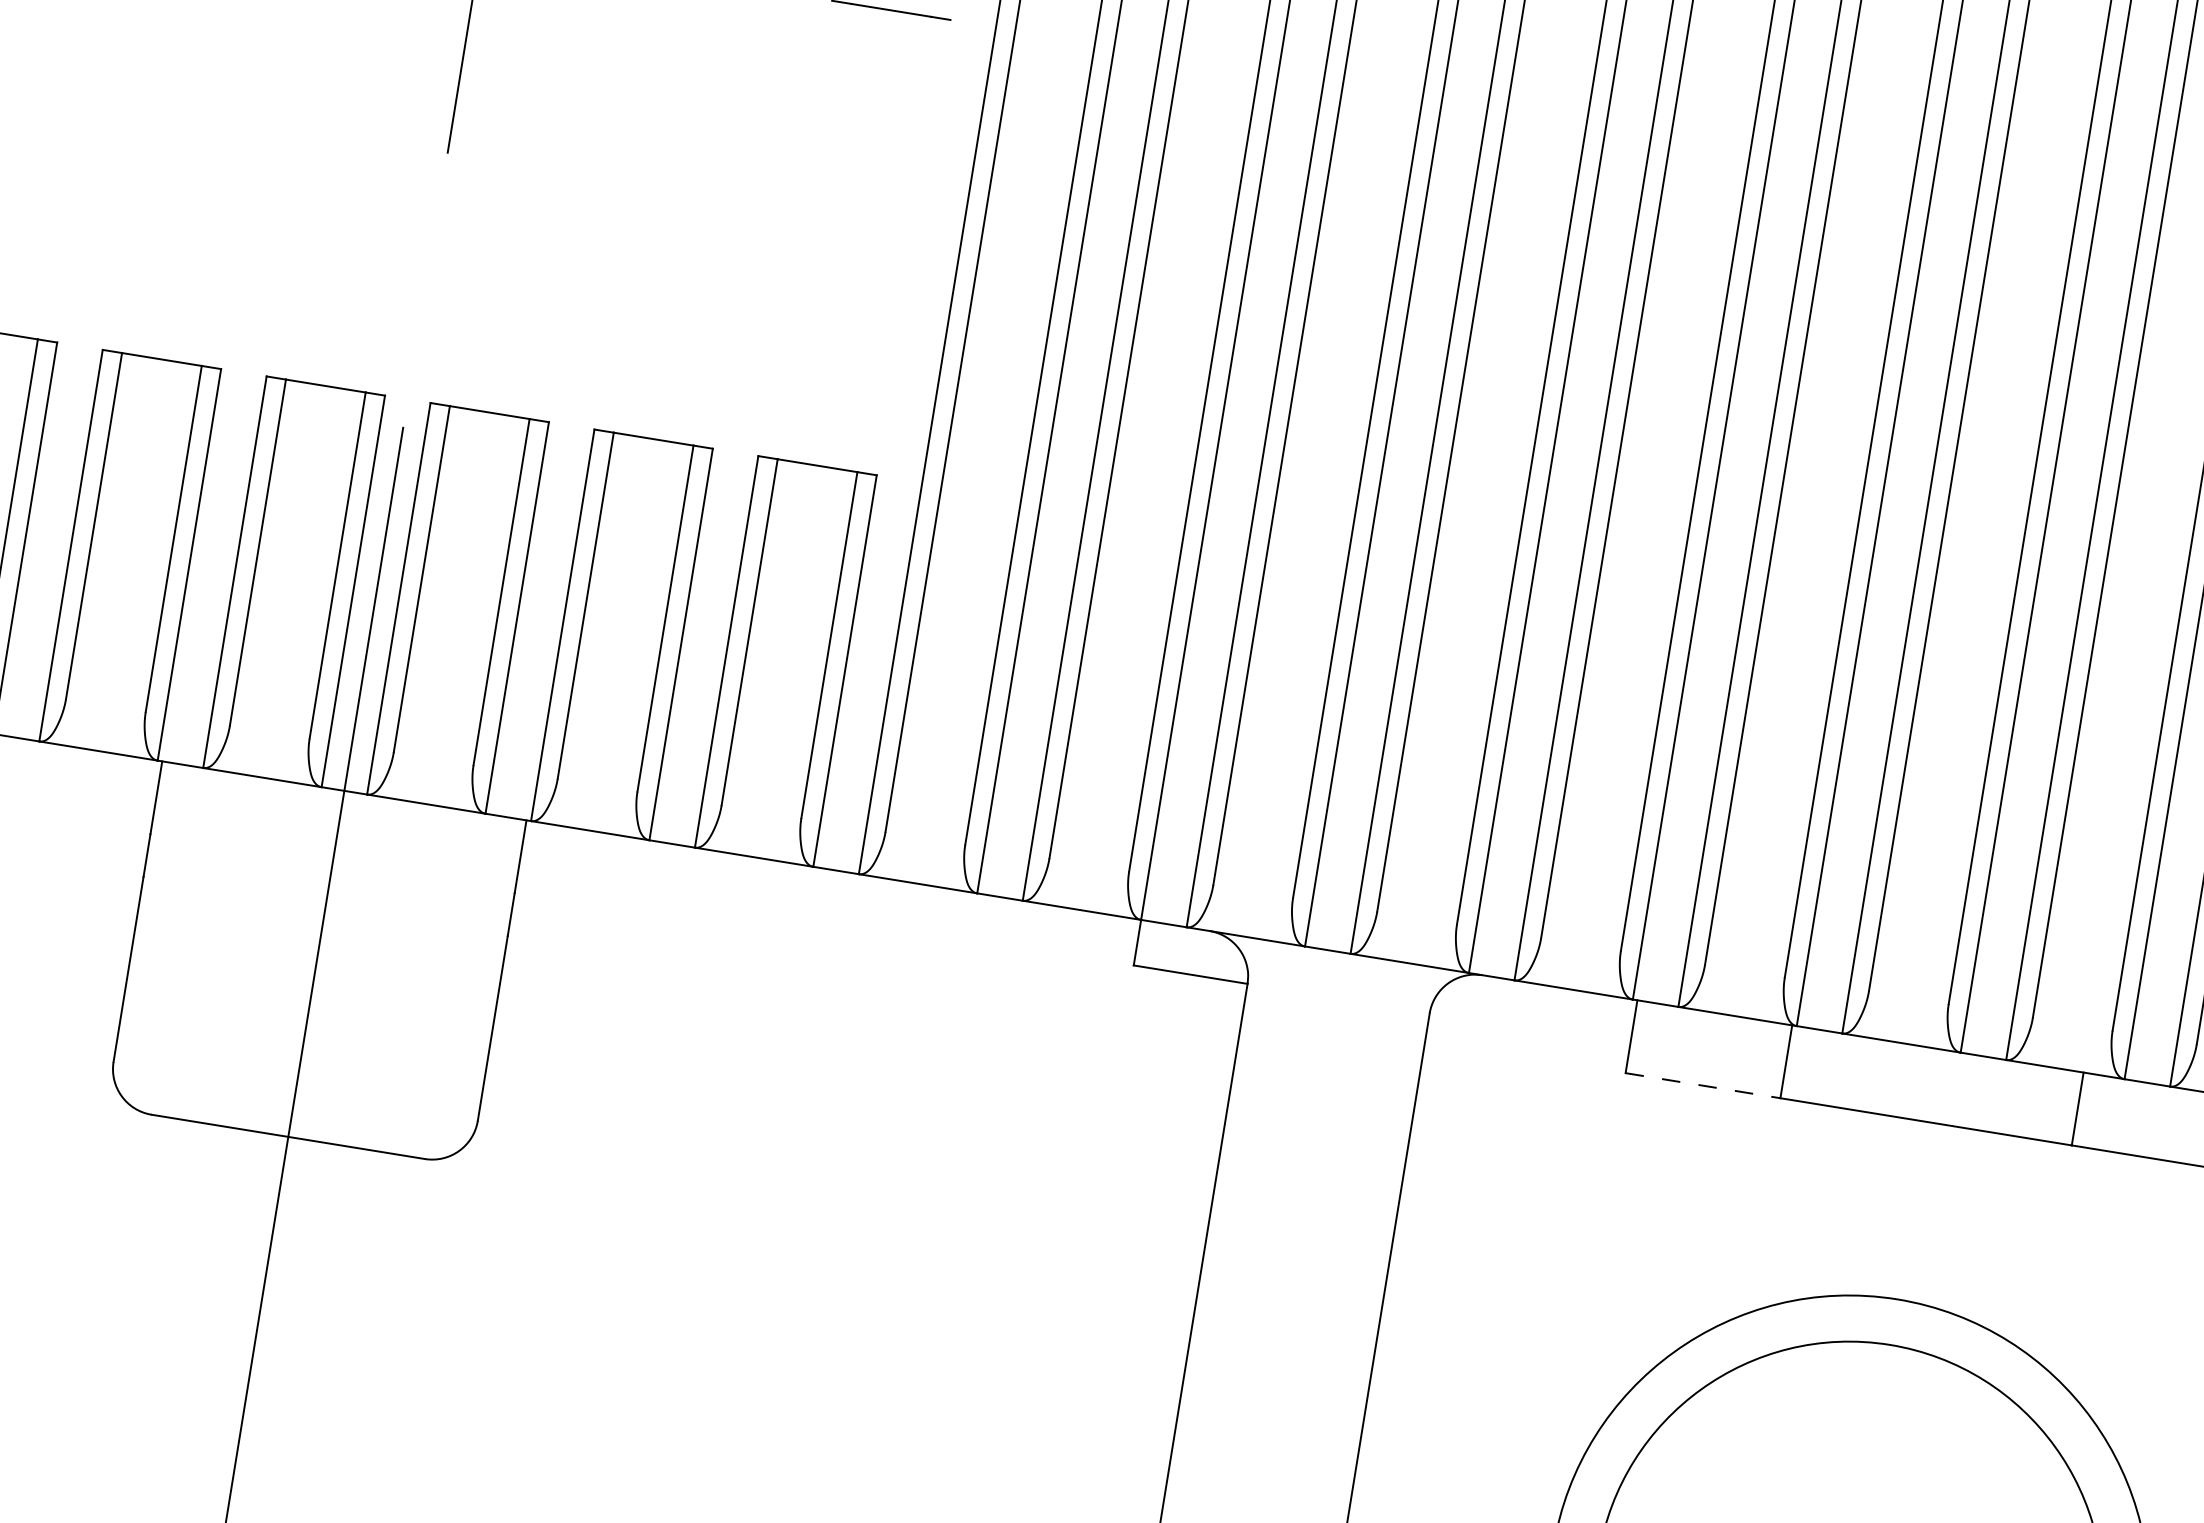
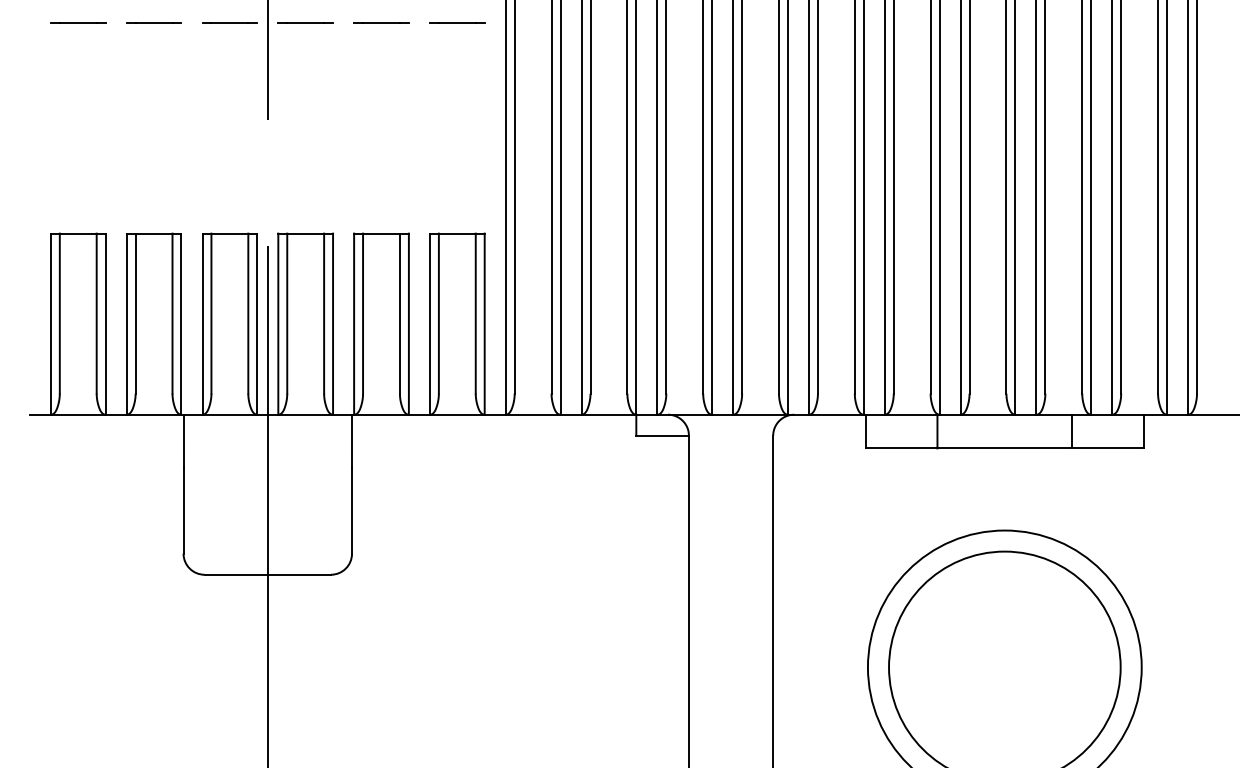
line: (1702, 1085) -> (901, 448), dashed -> solid

